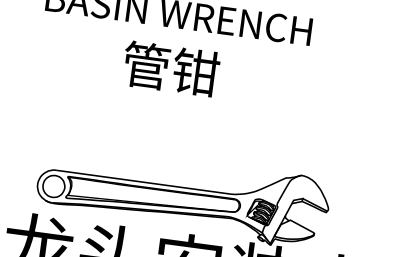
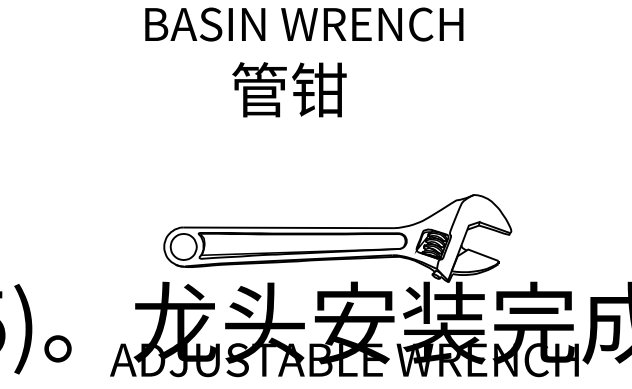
text: (171, 68) -> (289, 89), moved

